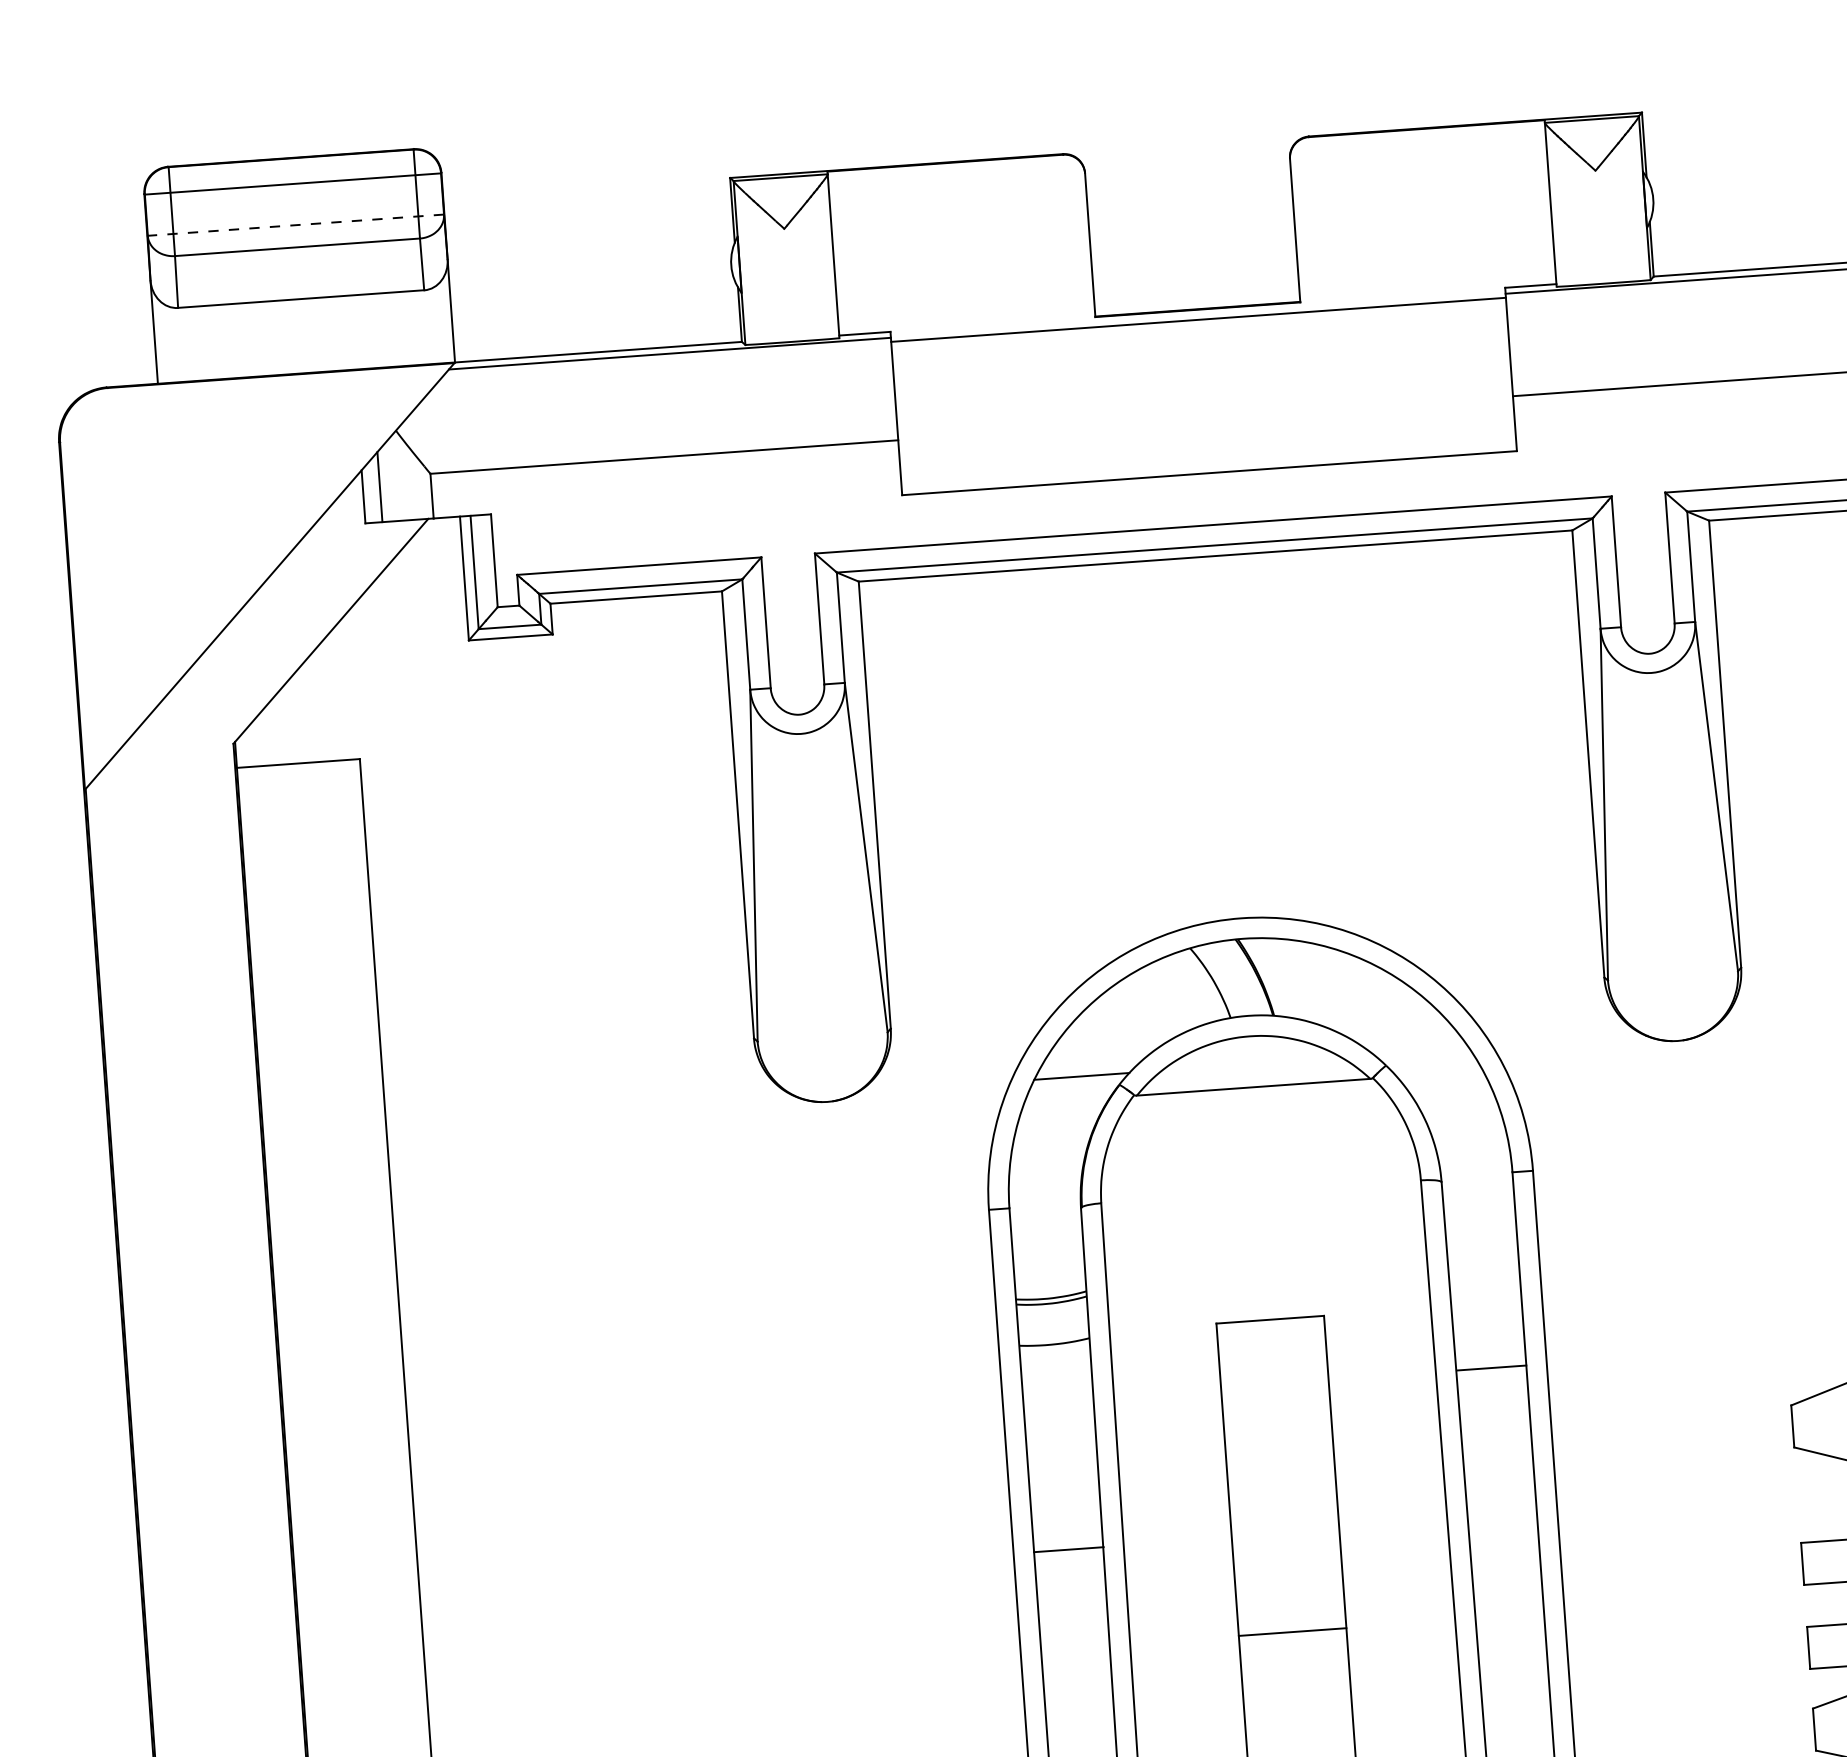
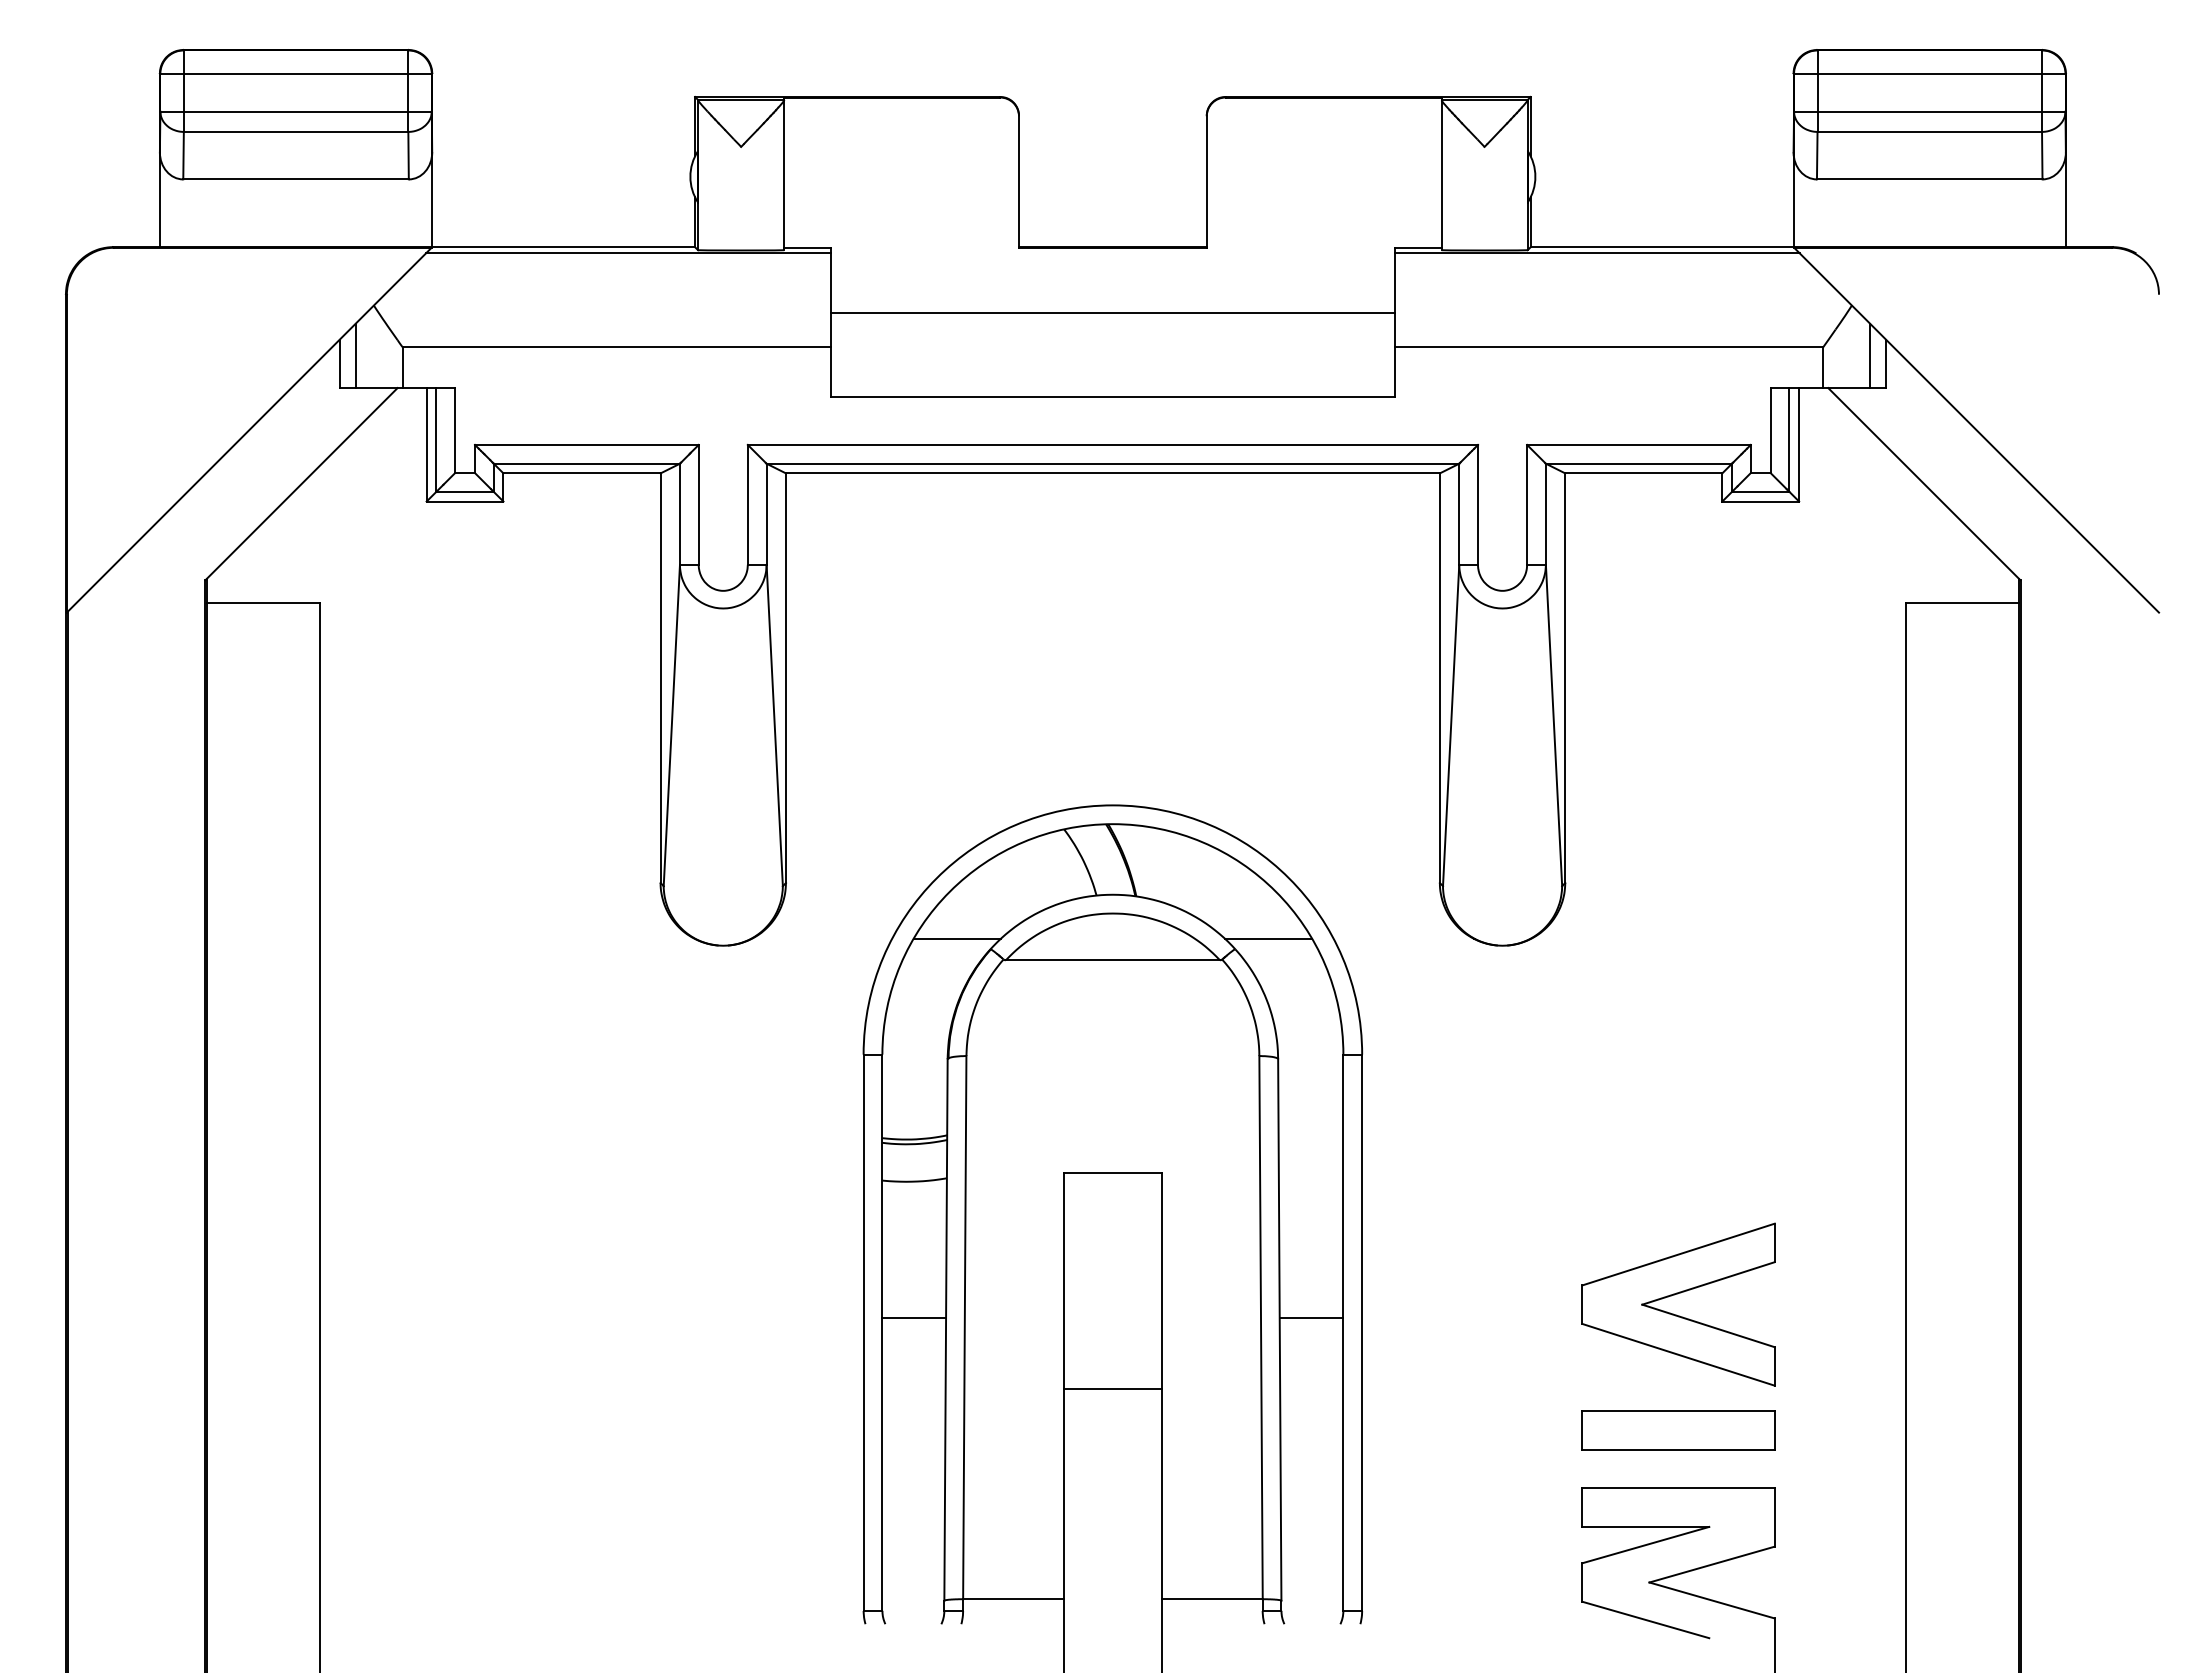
line: (296, 225) -> (296, 111), dashed -> solid
line: (1198, 319) -> (1112, 312), moved
line: (1421, 1052) -> (1268, 939), added
line: (1491, 1367) -> (1311, 1317), moved
line: (1069, 1549) -> (914, 1317), moved
line: (1292, 1632) -> (1112, 1389), moved

